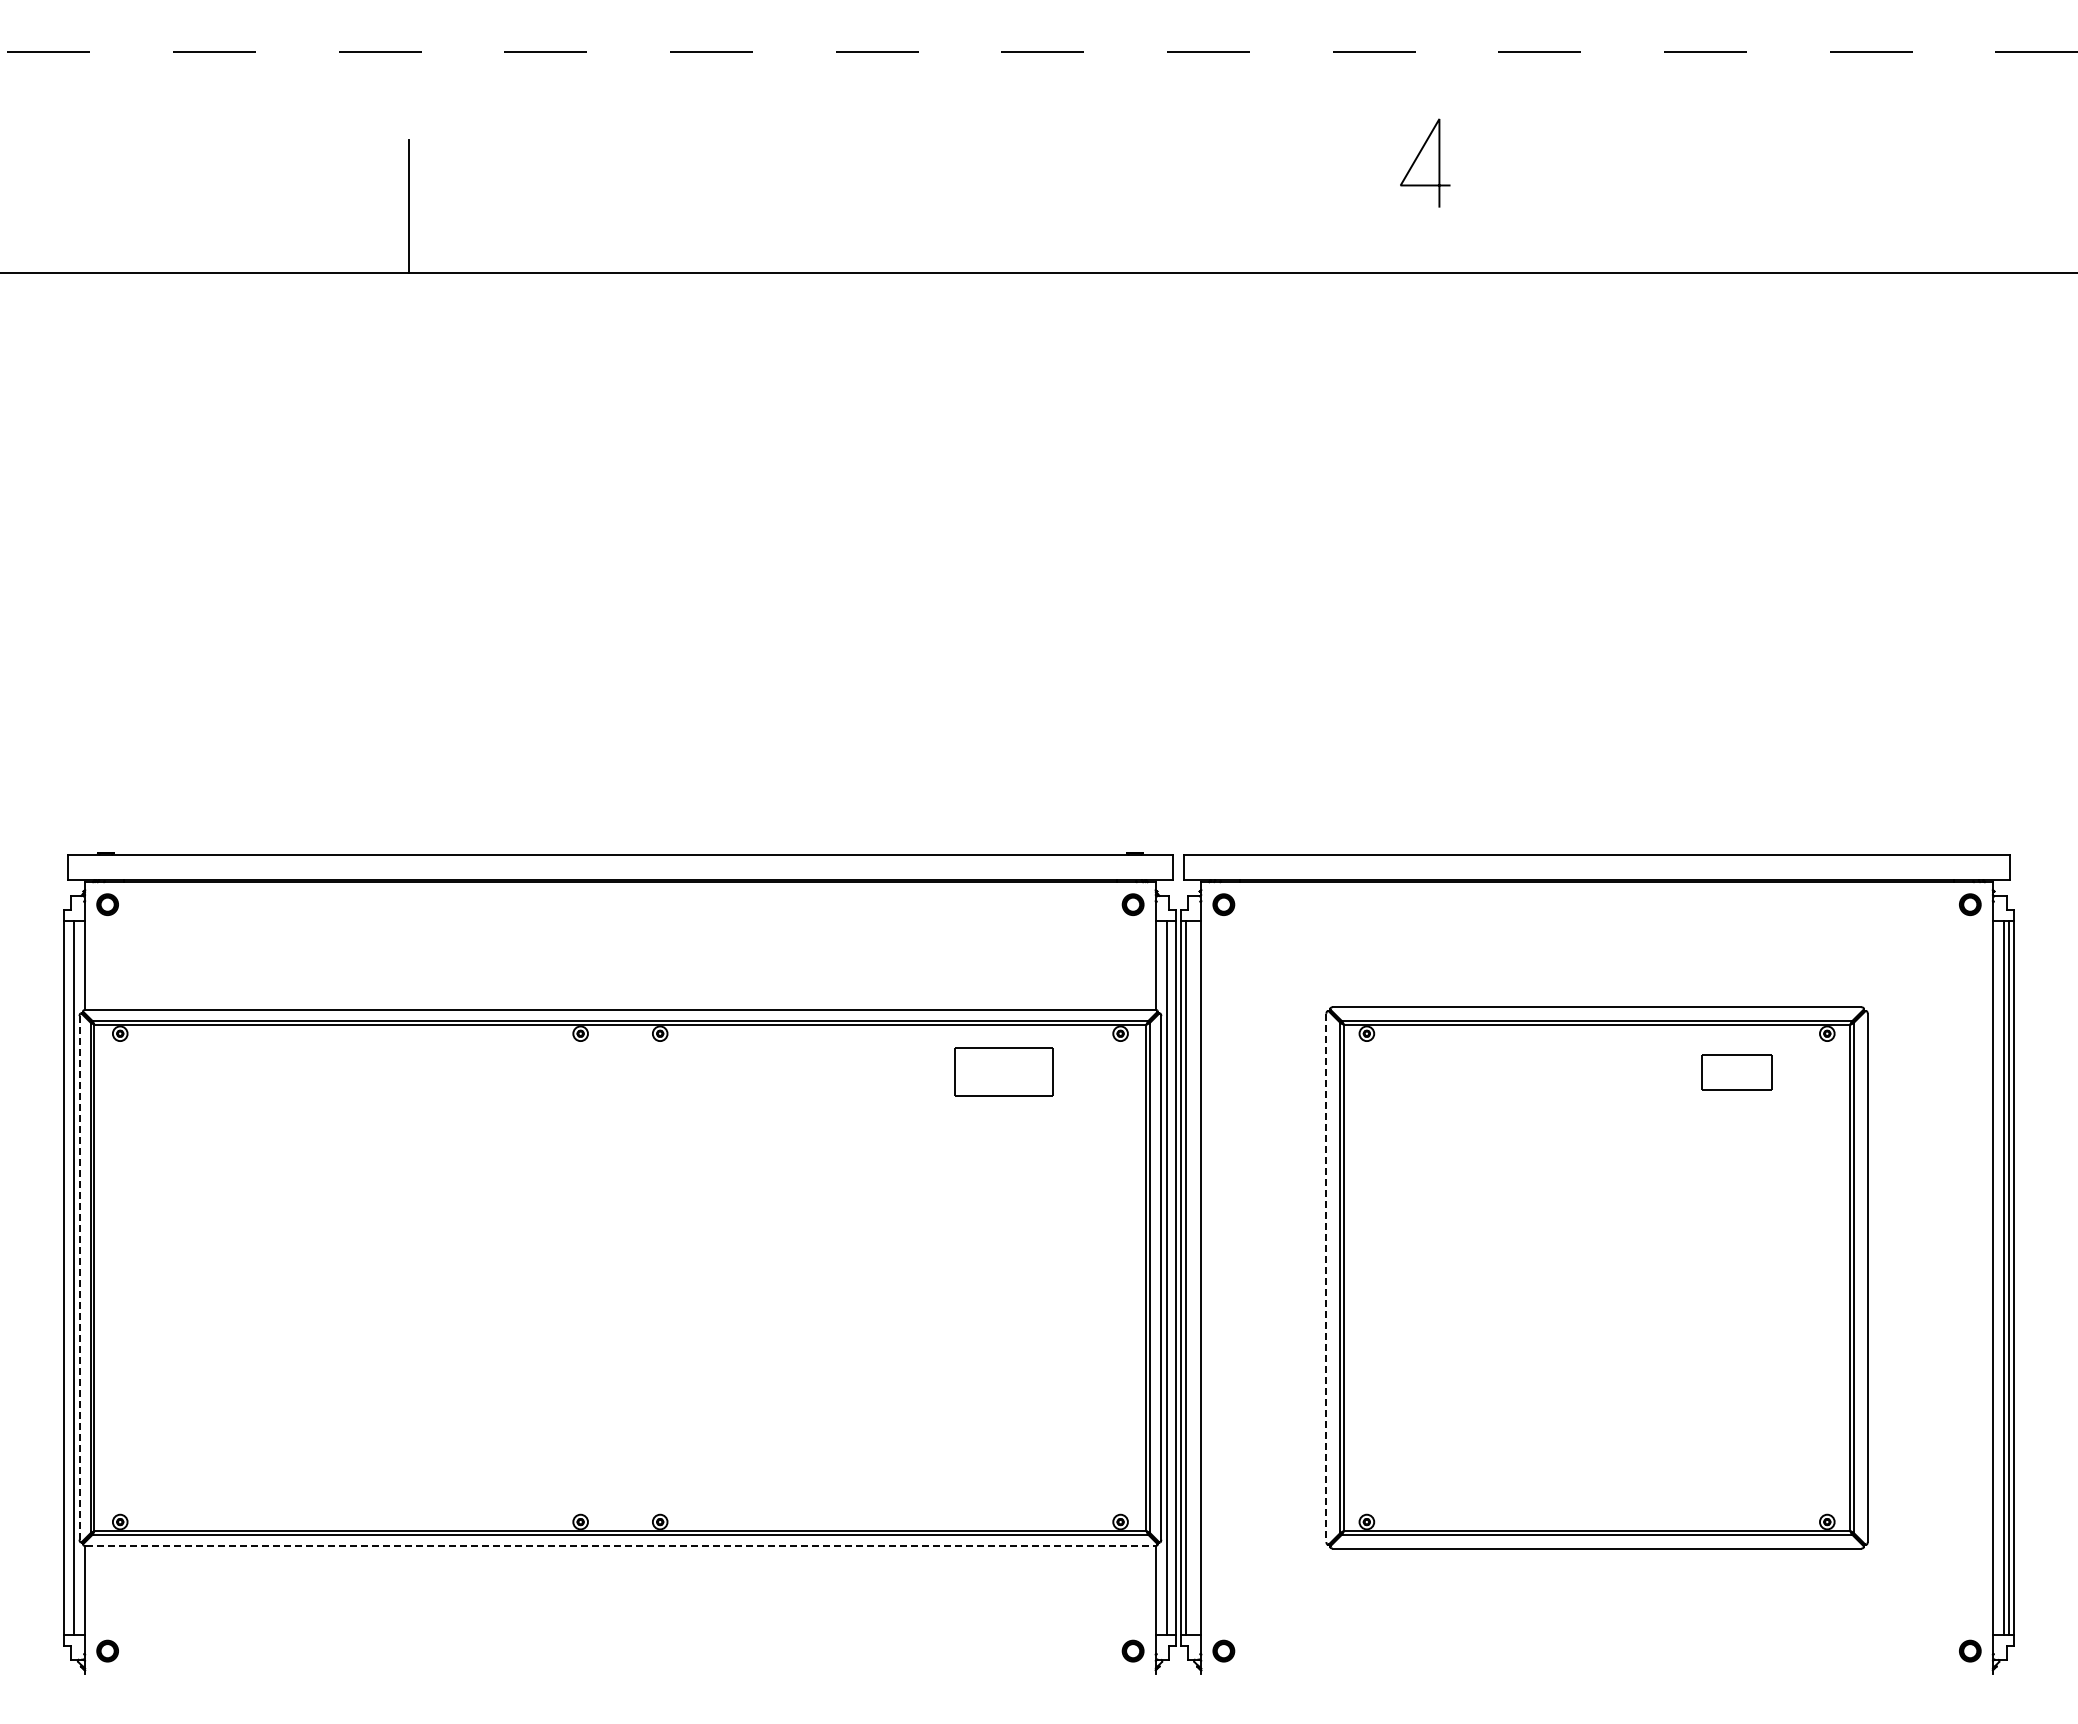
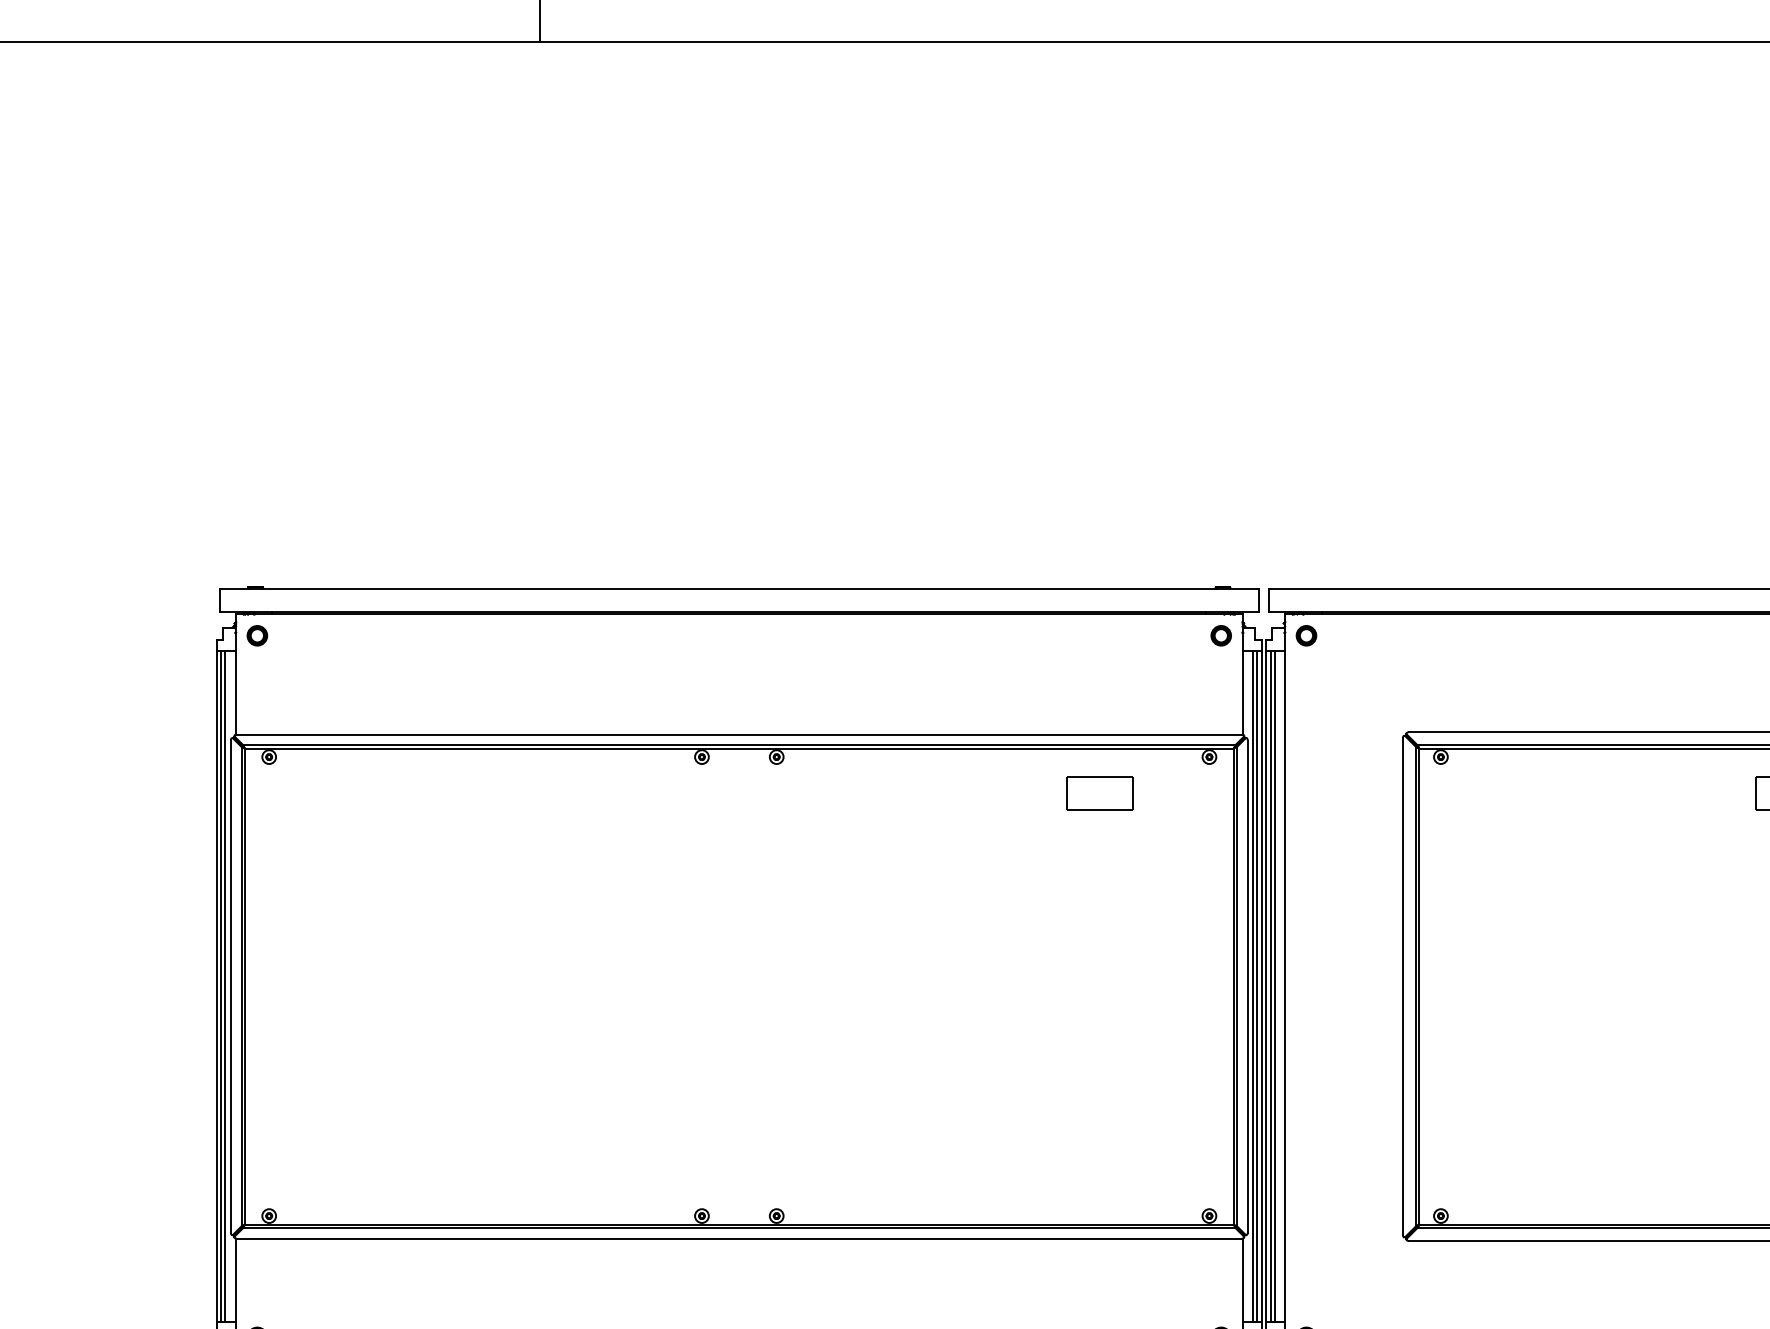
part: (1003, 1072) -> (1099, 793), size x0.71
line: (69, 1277) -> (221, 986), added
line: (79, 1277) -> (230, 986), dashed -> solid
line: (1171, 1277) -> (1257, 986), added
line: (1189, 1277) -> (1274, 986), added
line: (1326, 1278) -> (1402, 987), dashed -> solid
line: (620, 1546) -> (739, 1239), dashed -> solid

